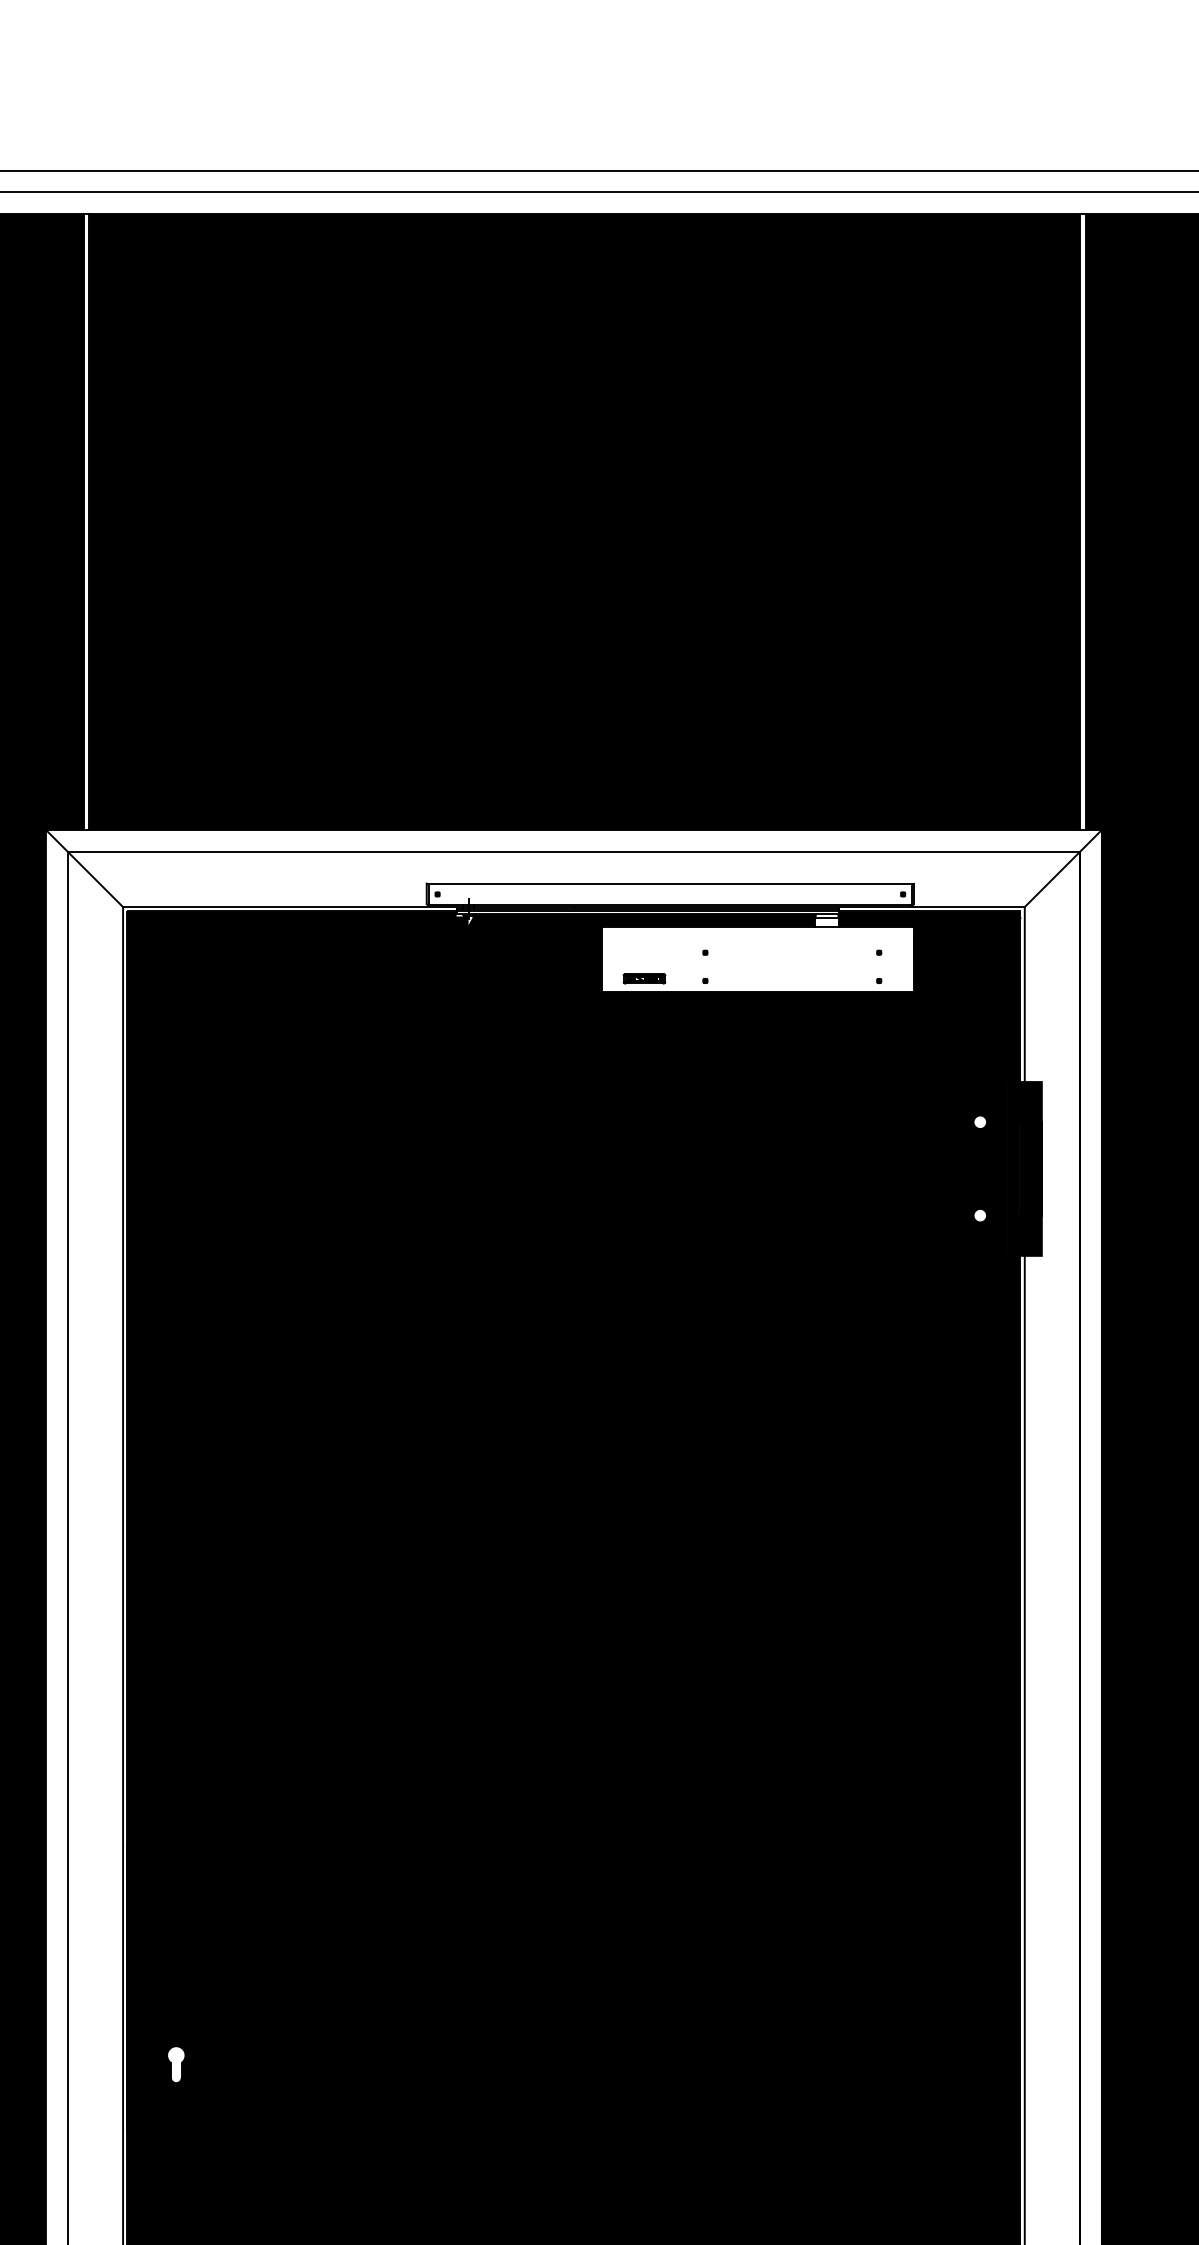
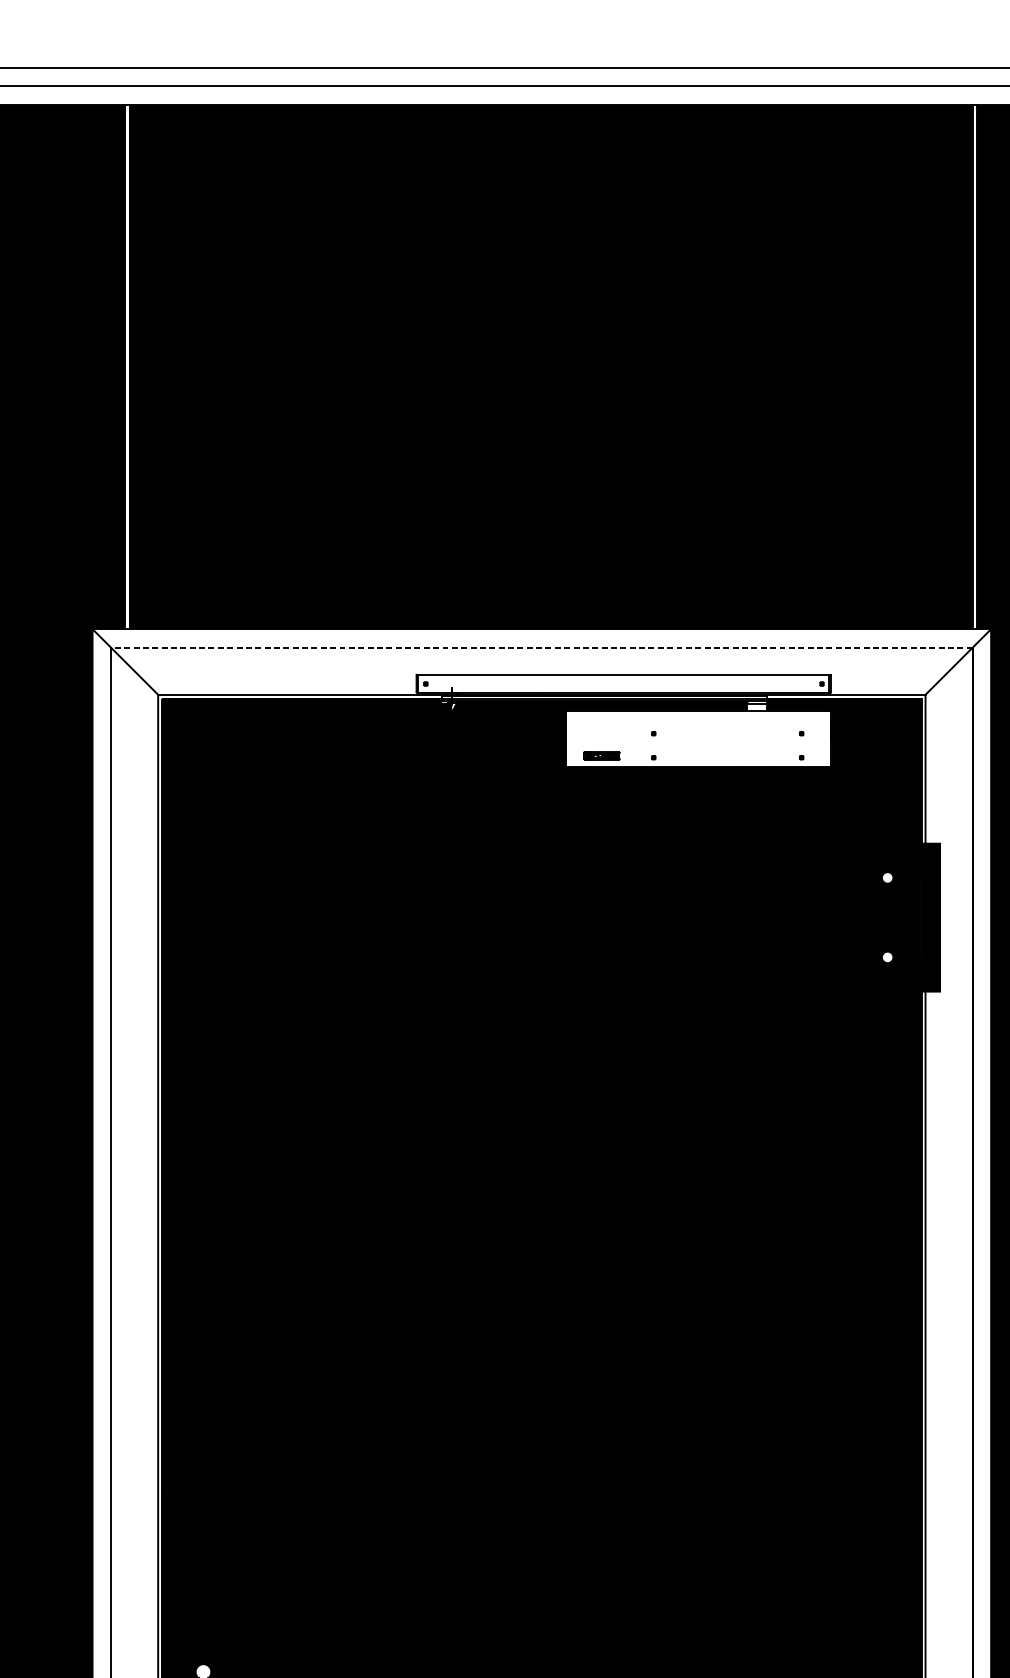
line: (573, 851) -> (541, 647), solid -> dashed

